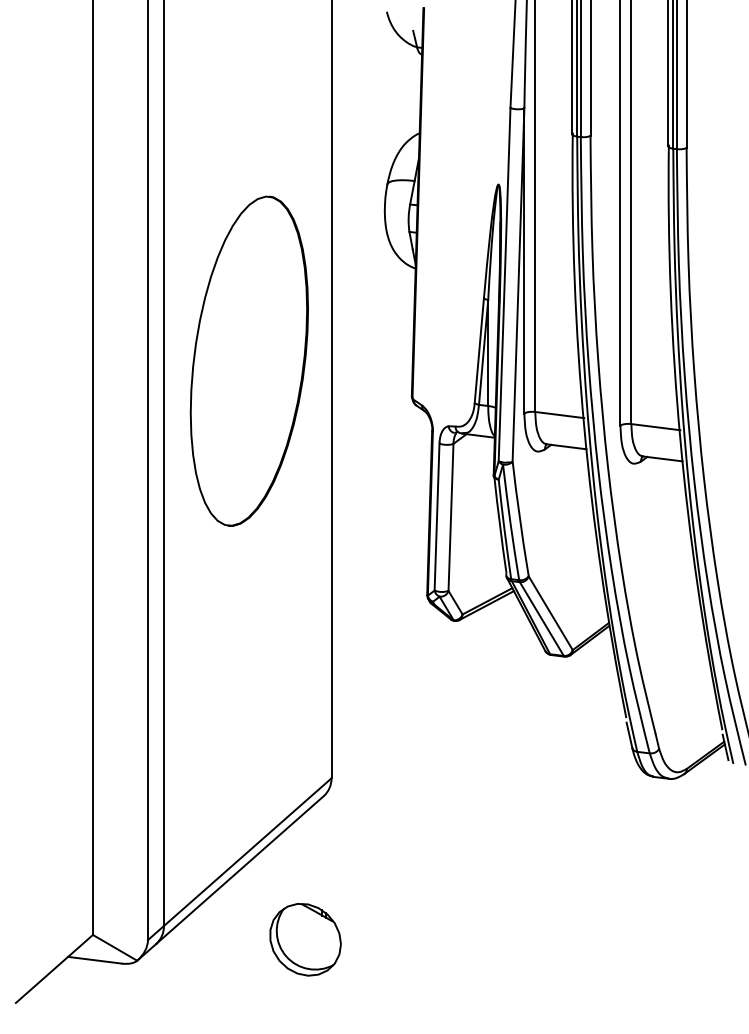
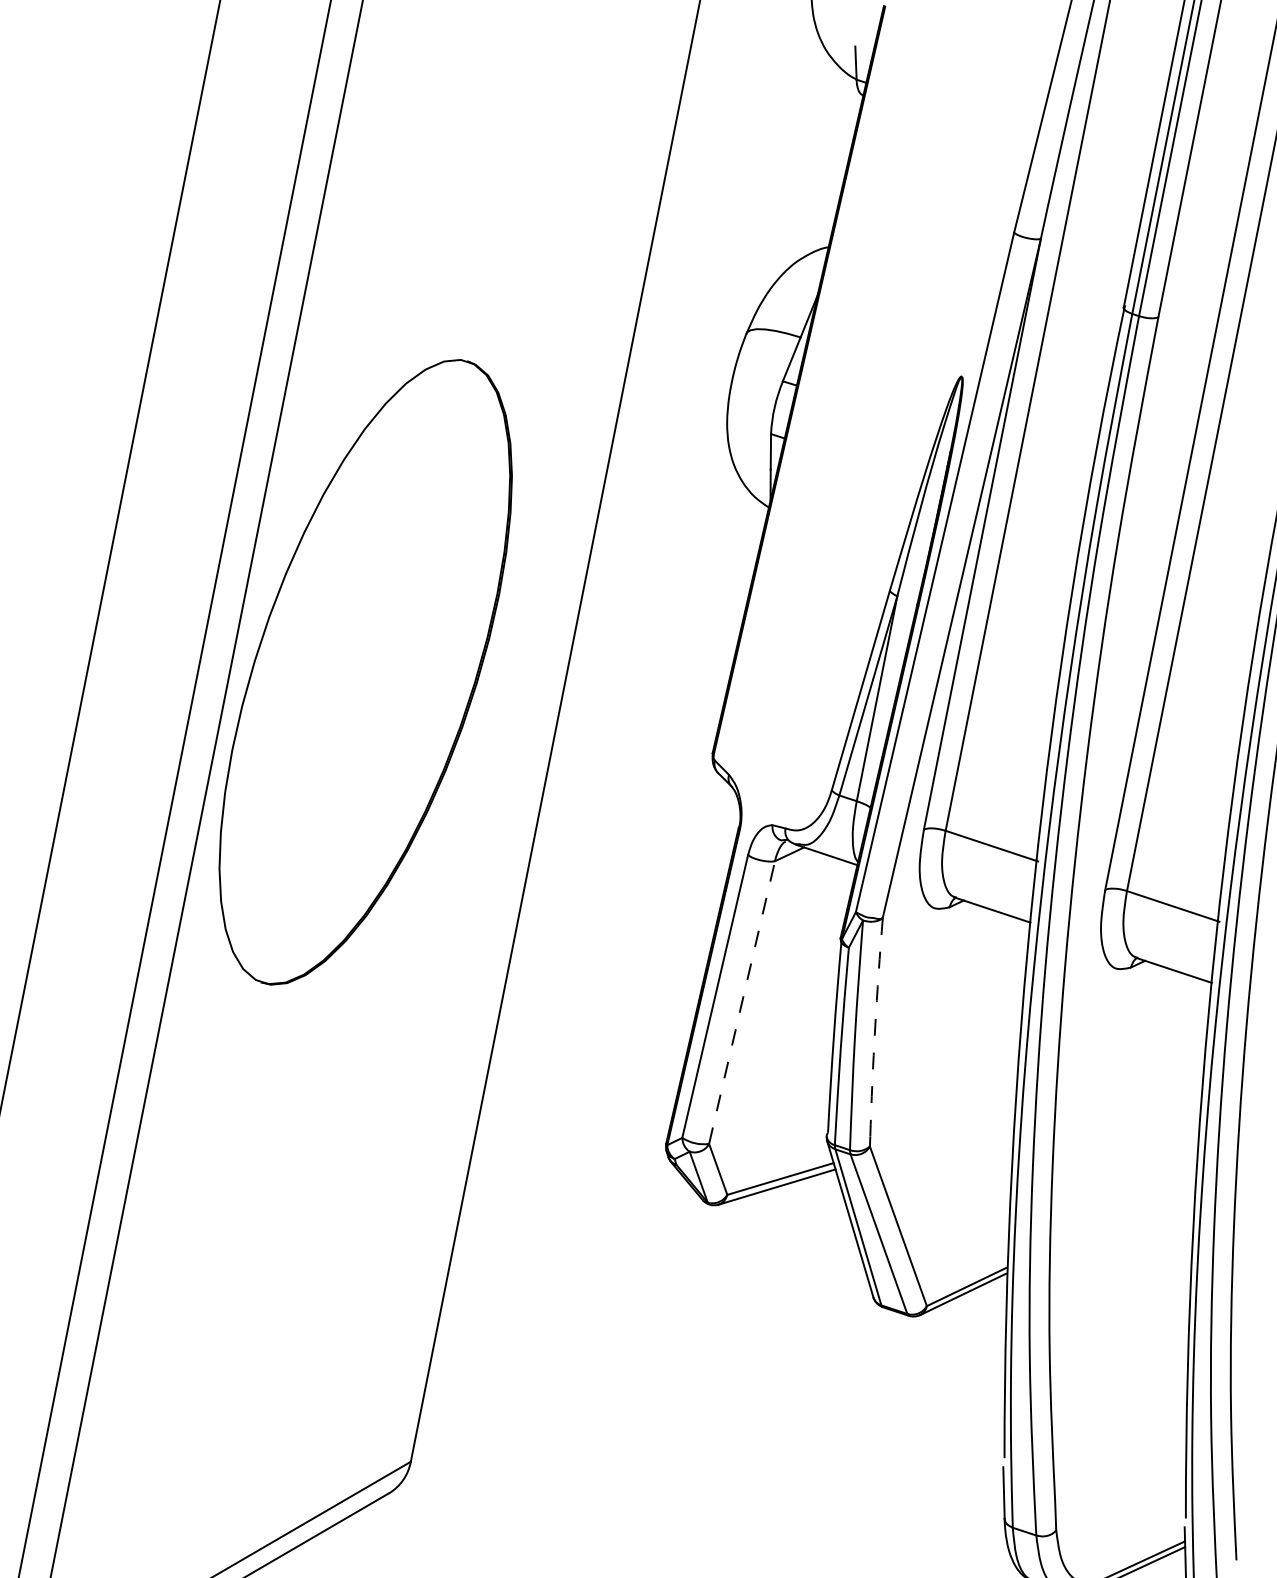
part: (248, 360) -> (364, 670), moved
arc: (519, 516) -> (874, 1027), solid -> dashed
line: (451, 517) -> (742, 1002), solid -> dashed

